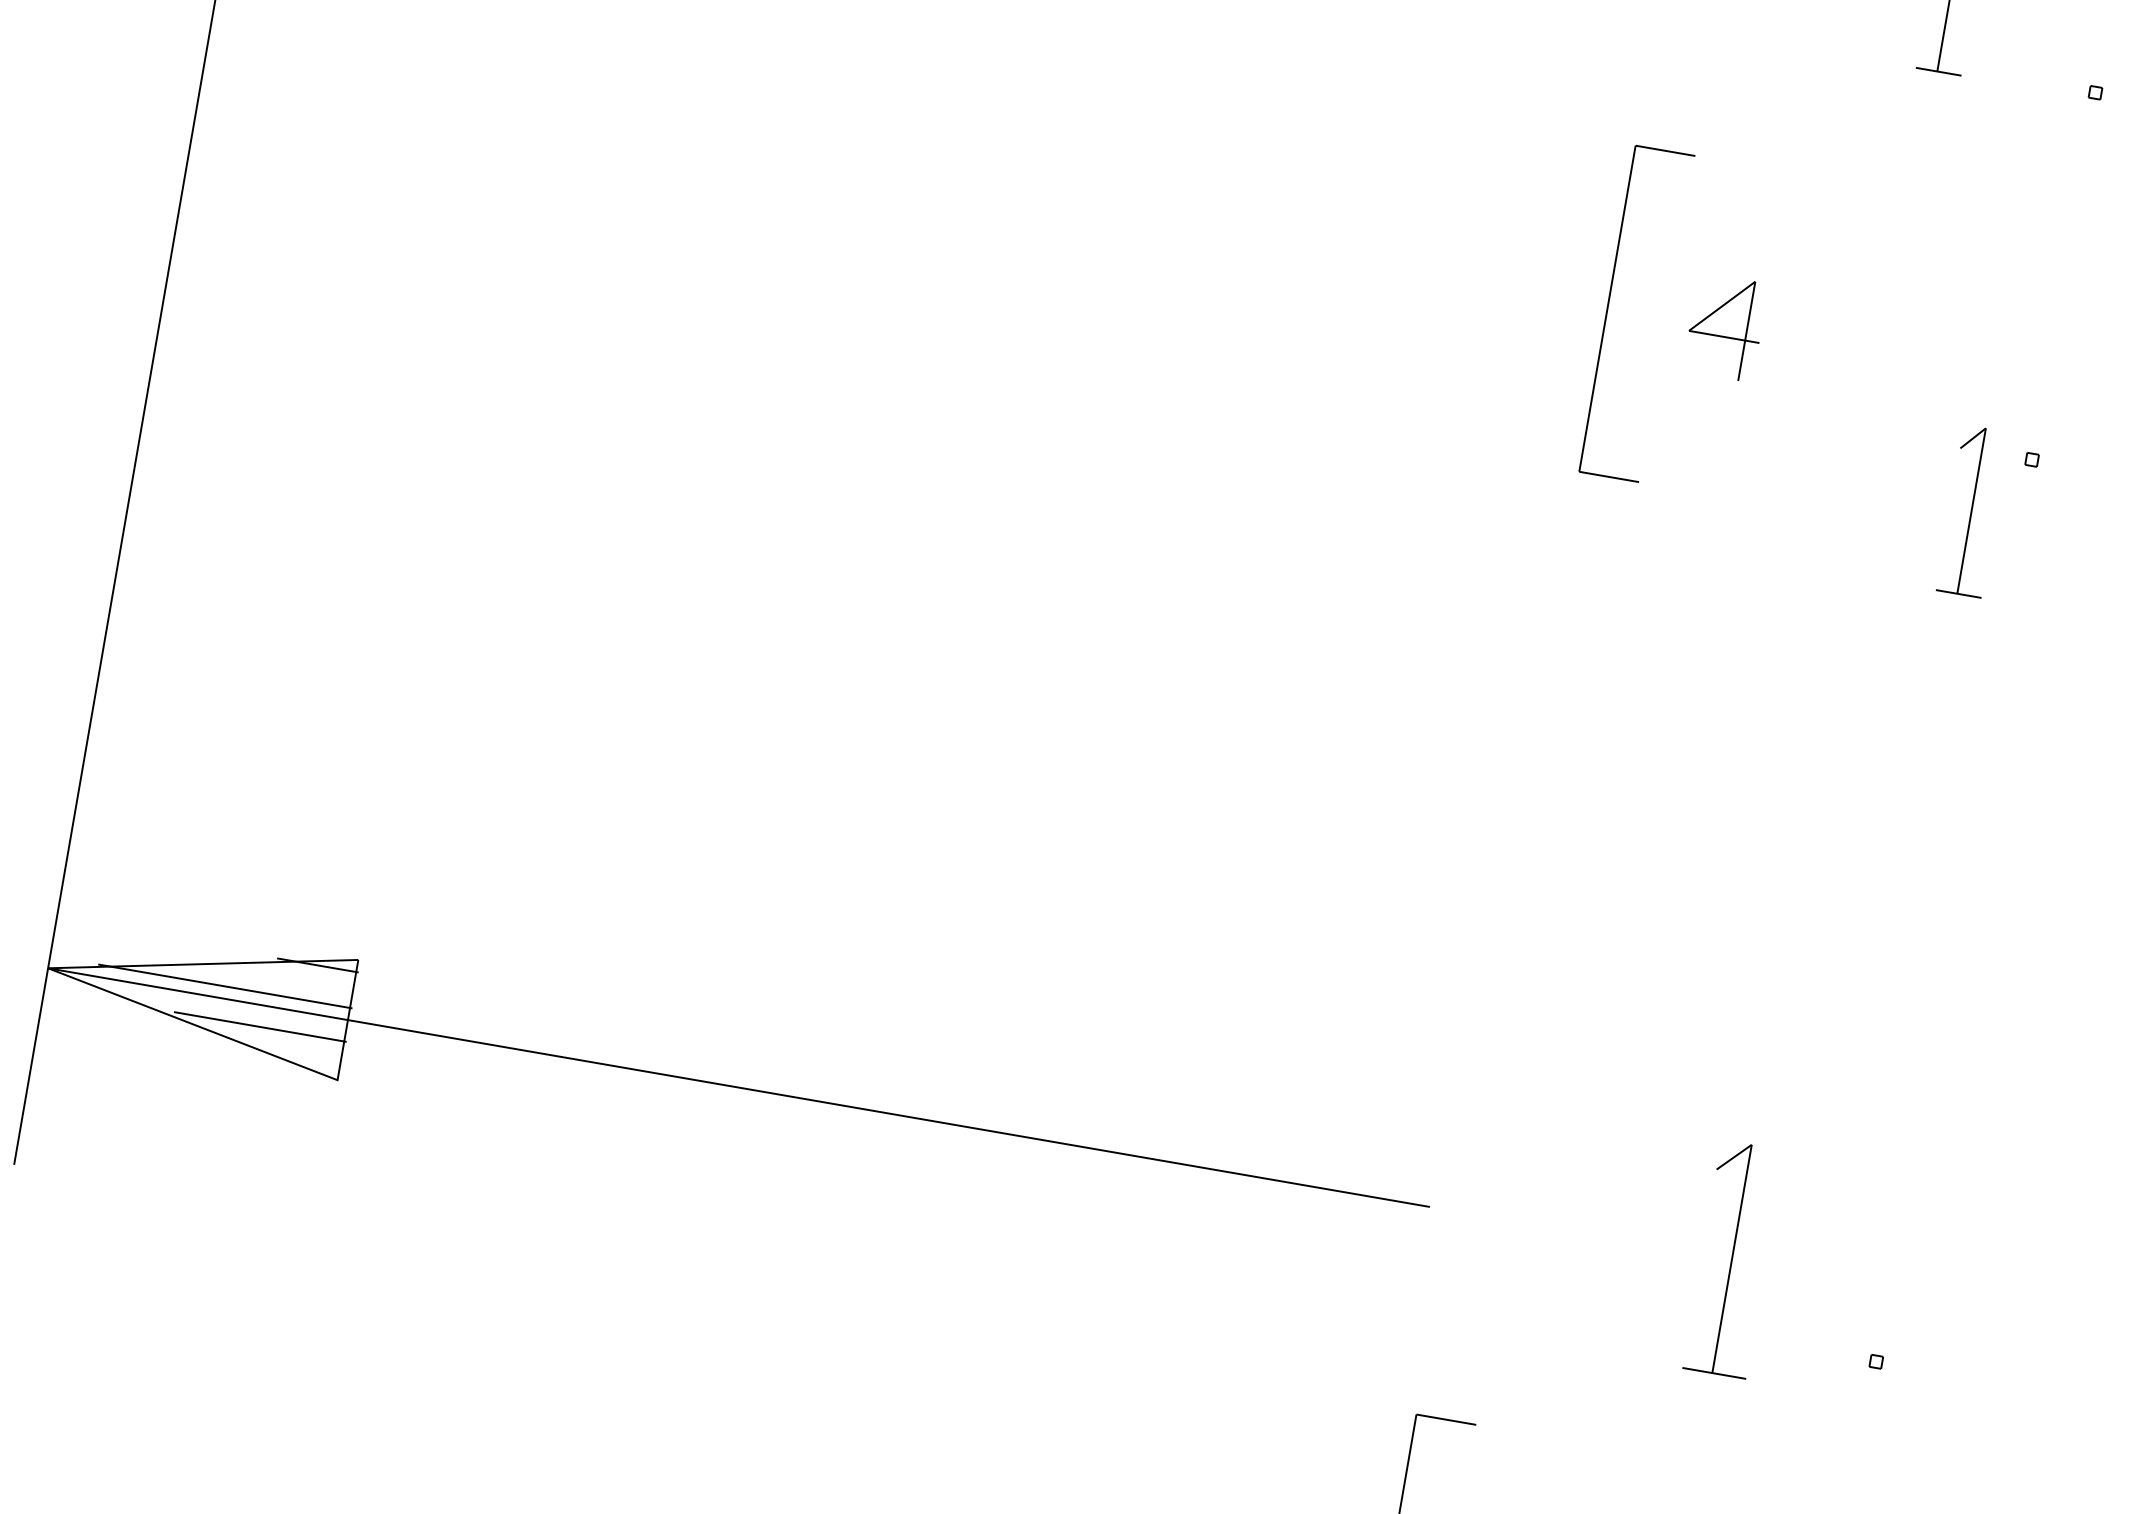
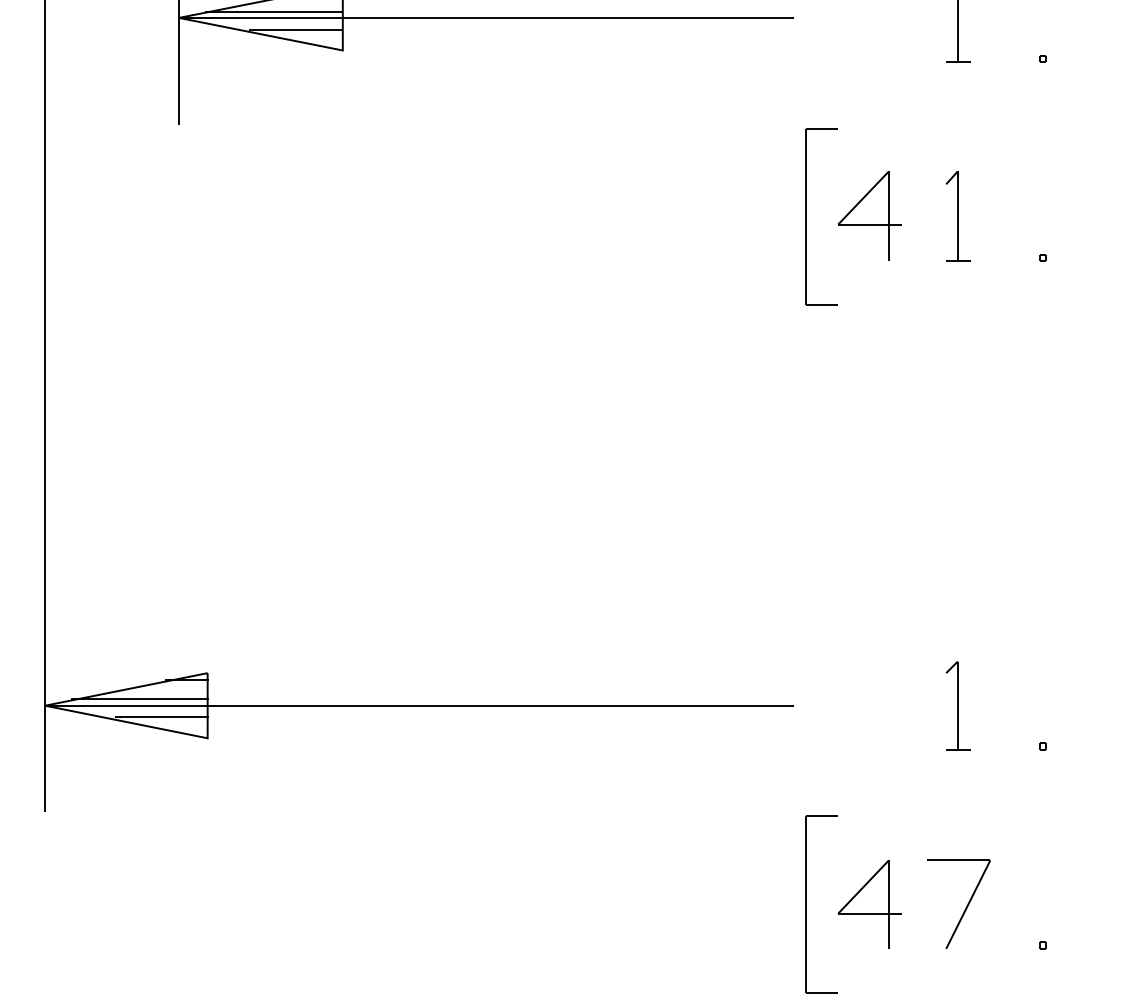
part: (1725, 326) -> (869, 215), size x1.67
part: (1970, 511) -> (957, 216), moved
part: (1731, 1258) -> (957, 705), size x0.71

